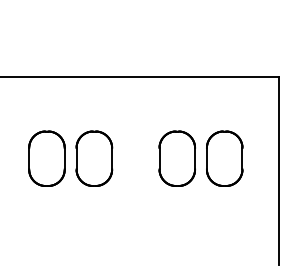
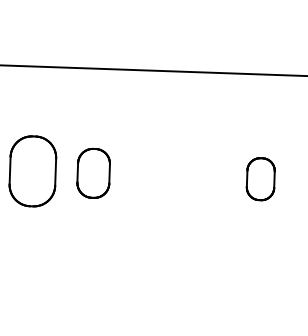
part: (94, 158) -> (93, 173), size x0.7
part: (176, 158) -> (198, 176), removed
part: (224, 158) -> (260, 178), size x0.6

